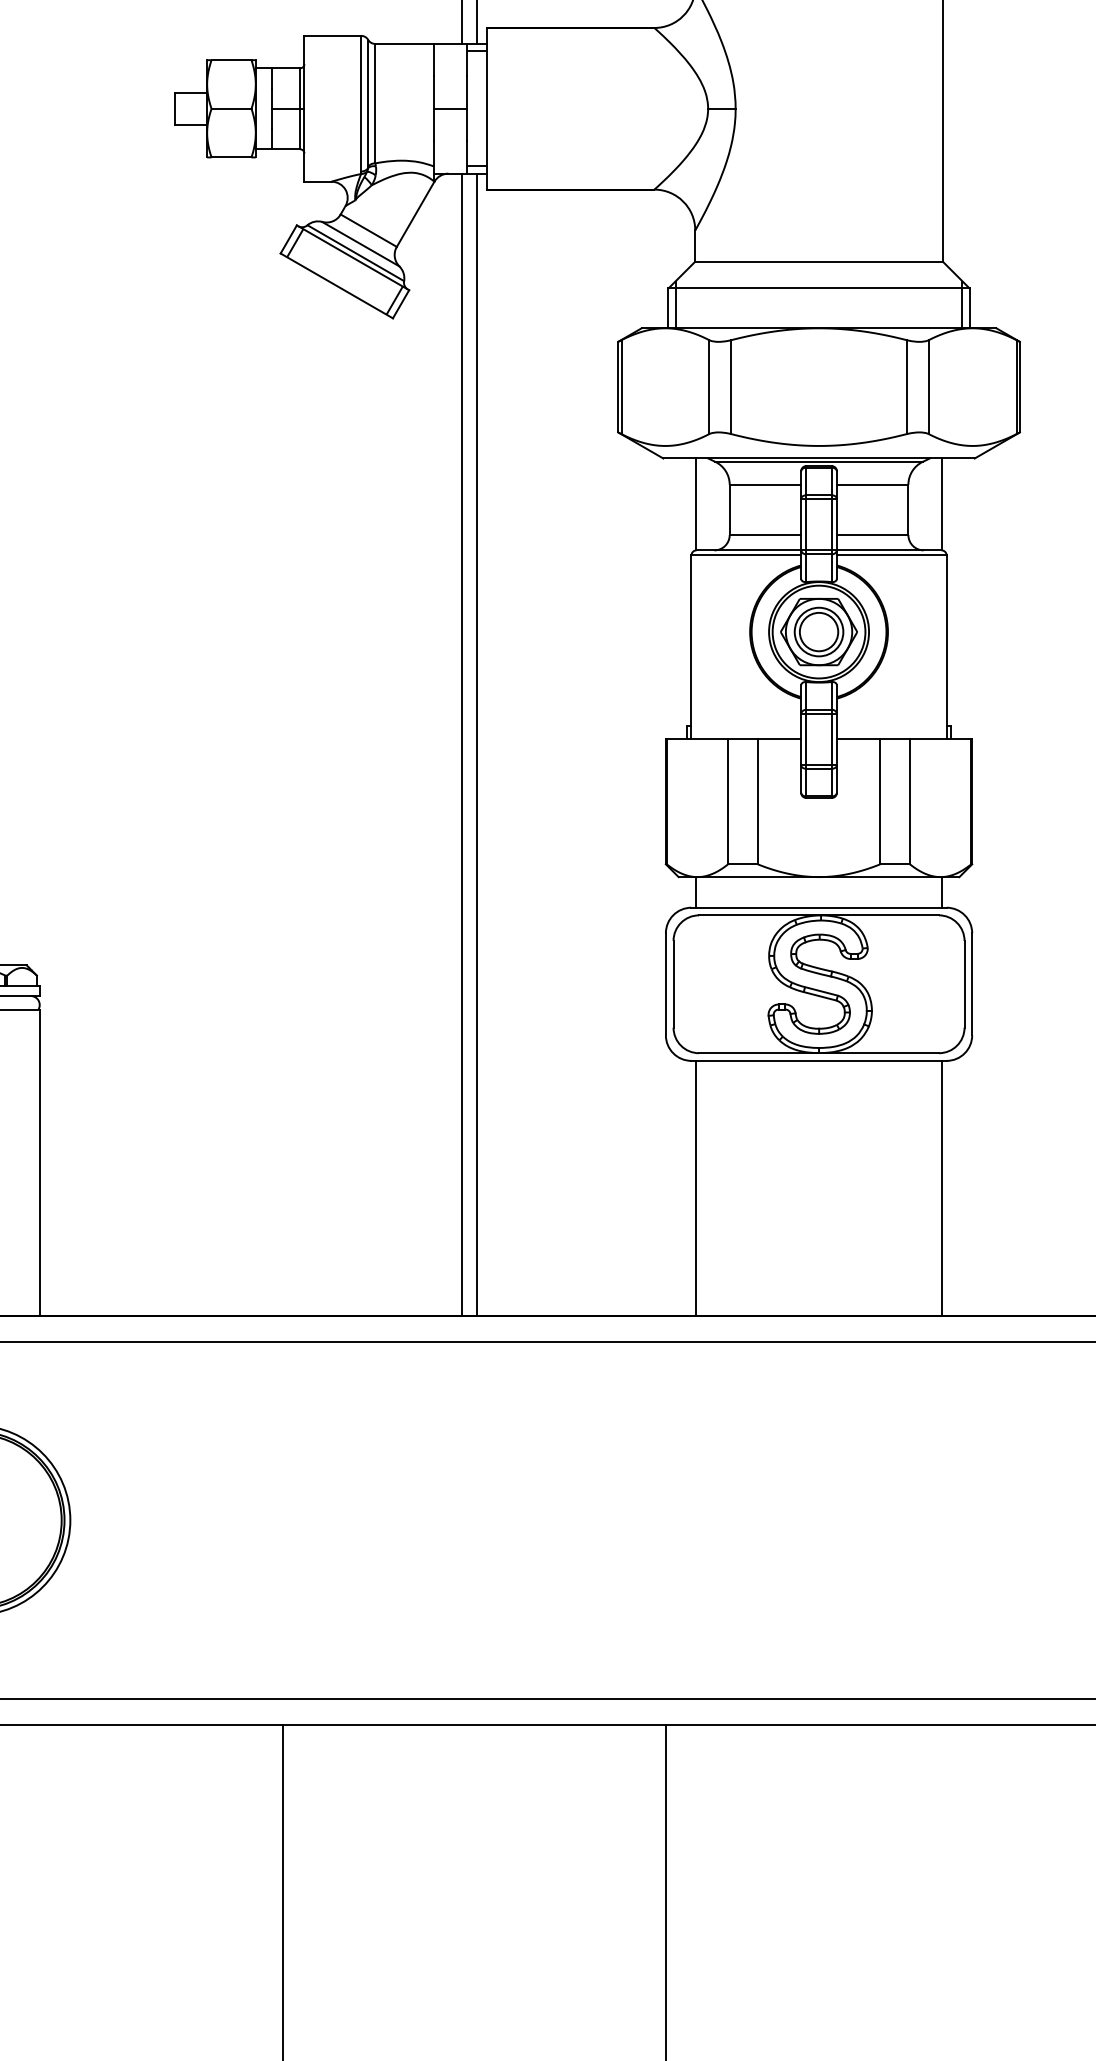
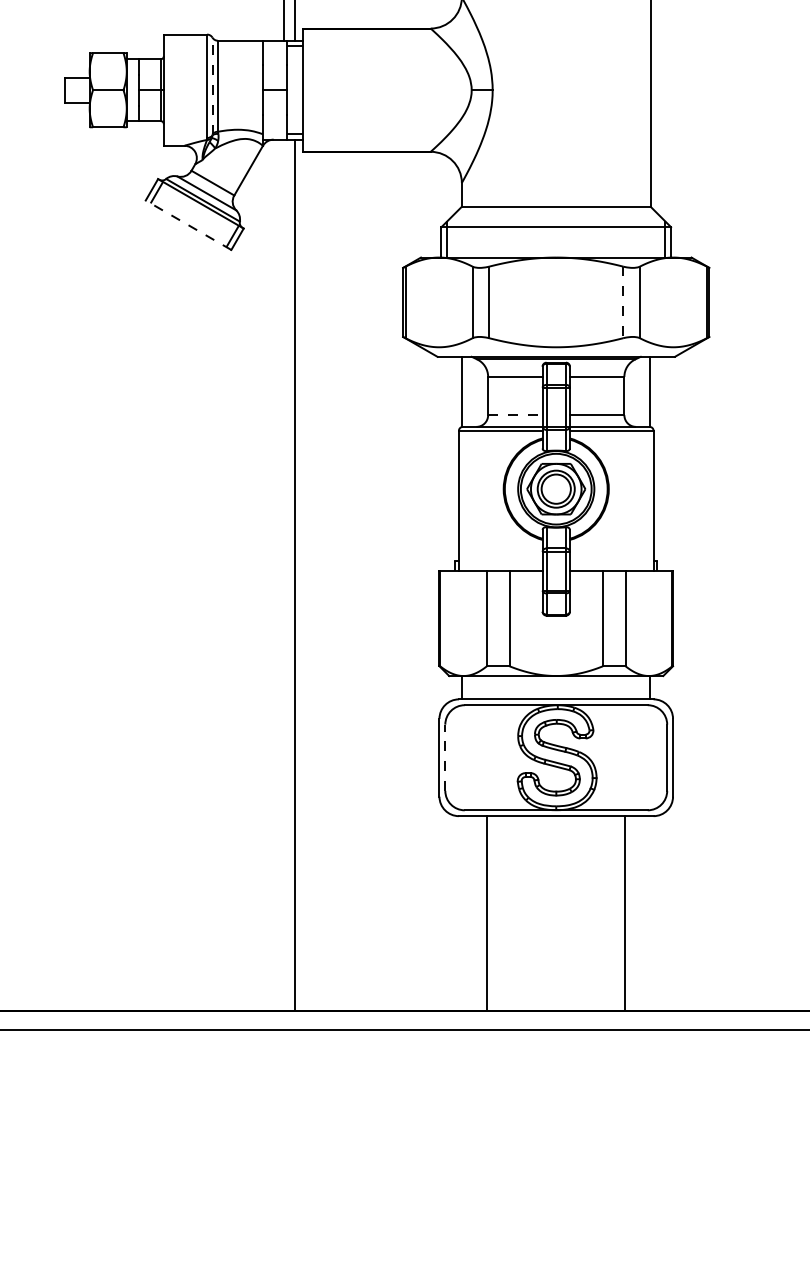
line: (368, 102) -> (212, 85), solid -> dashed
line: (336, 285) -> (188, 224), solid -> dashed
line: (906, 387) -> (622, 302), solid -> dashed
line: (765, 535) -> (515, 415), solid -> dashed
line: (461, 744) -> (283, 574), removed
line: (673, 983) -> (445, 757), solid -> dashed
line: (695, 1188) -> (487, 913), moved
line: (942, 1188) -> (625, 913), moved

